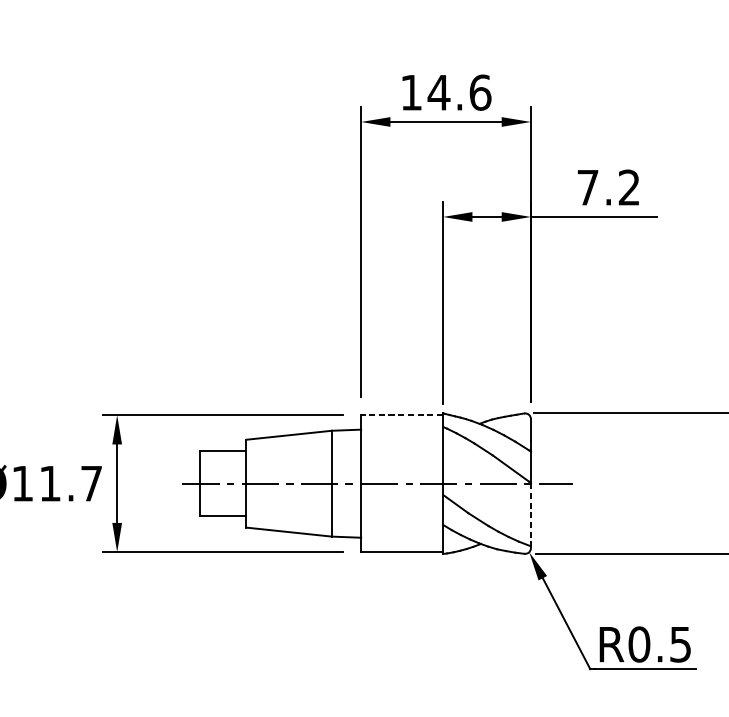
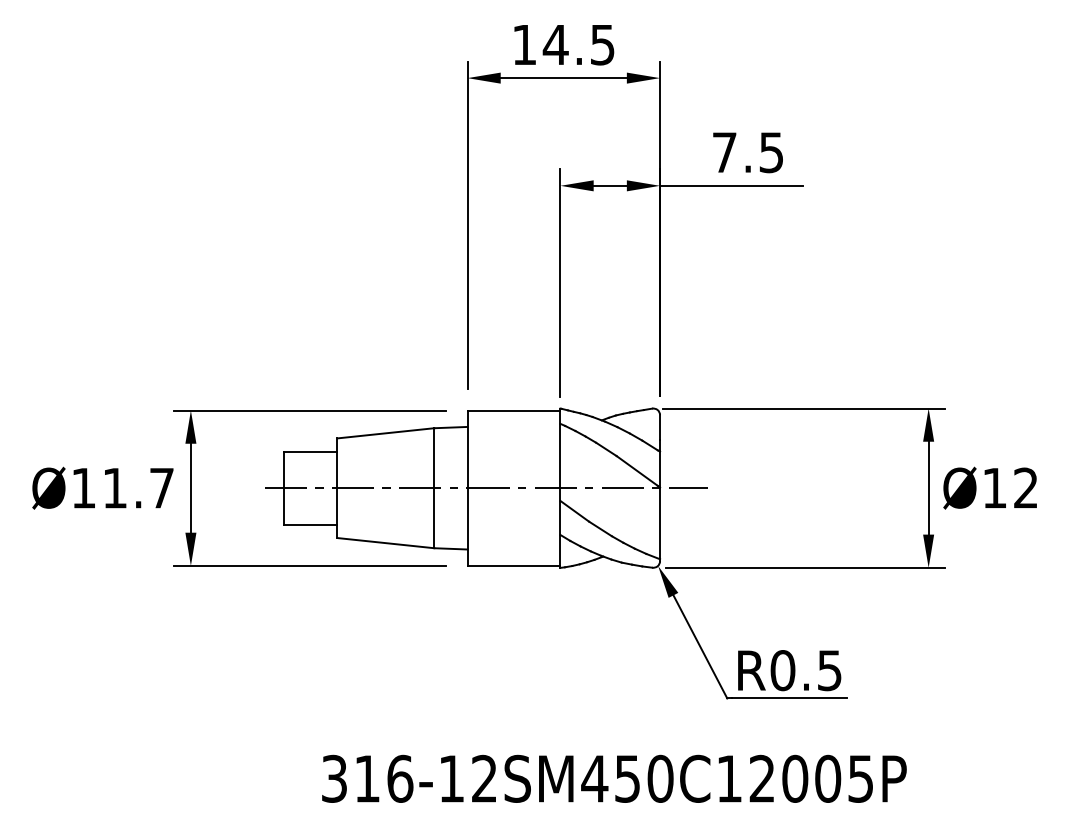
text: (480, 92) -> (602, 44), 14.6 -> 14.5
text: (628, 187) -> (770, 152), 7.2 -> 7.5
line: (401, 415) -> (513, 410), dashed -> solid
line: (531, 515) -> (660, 524), dashed -> solid

